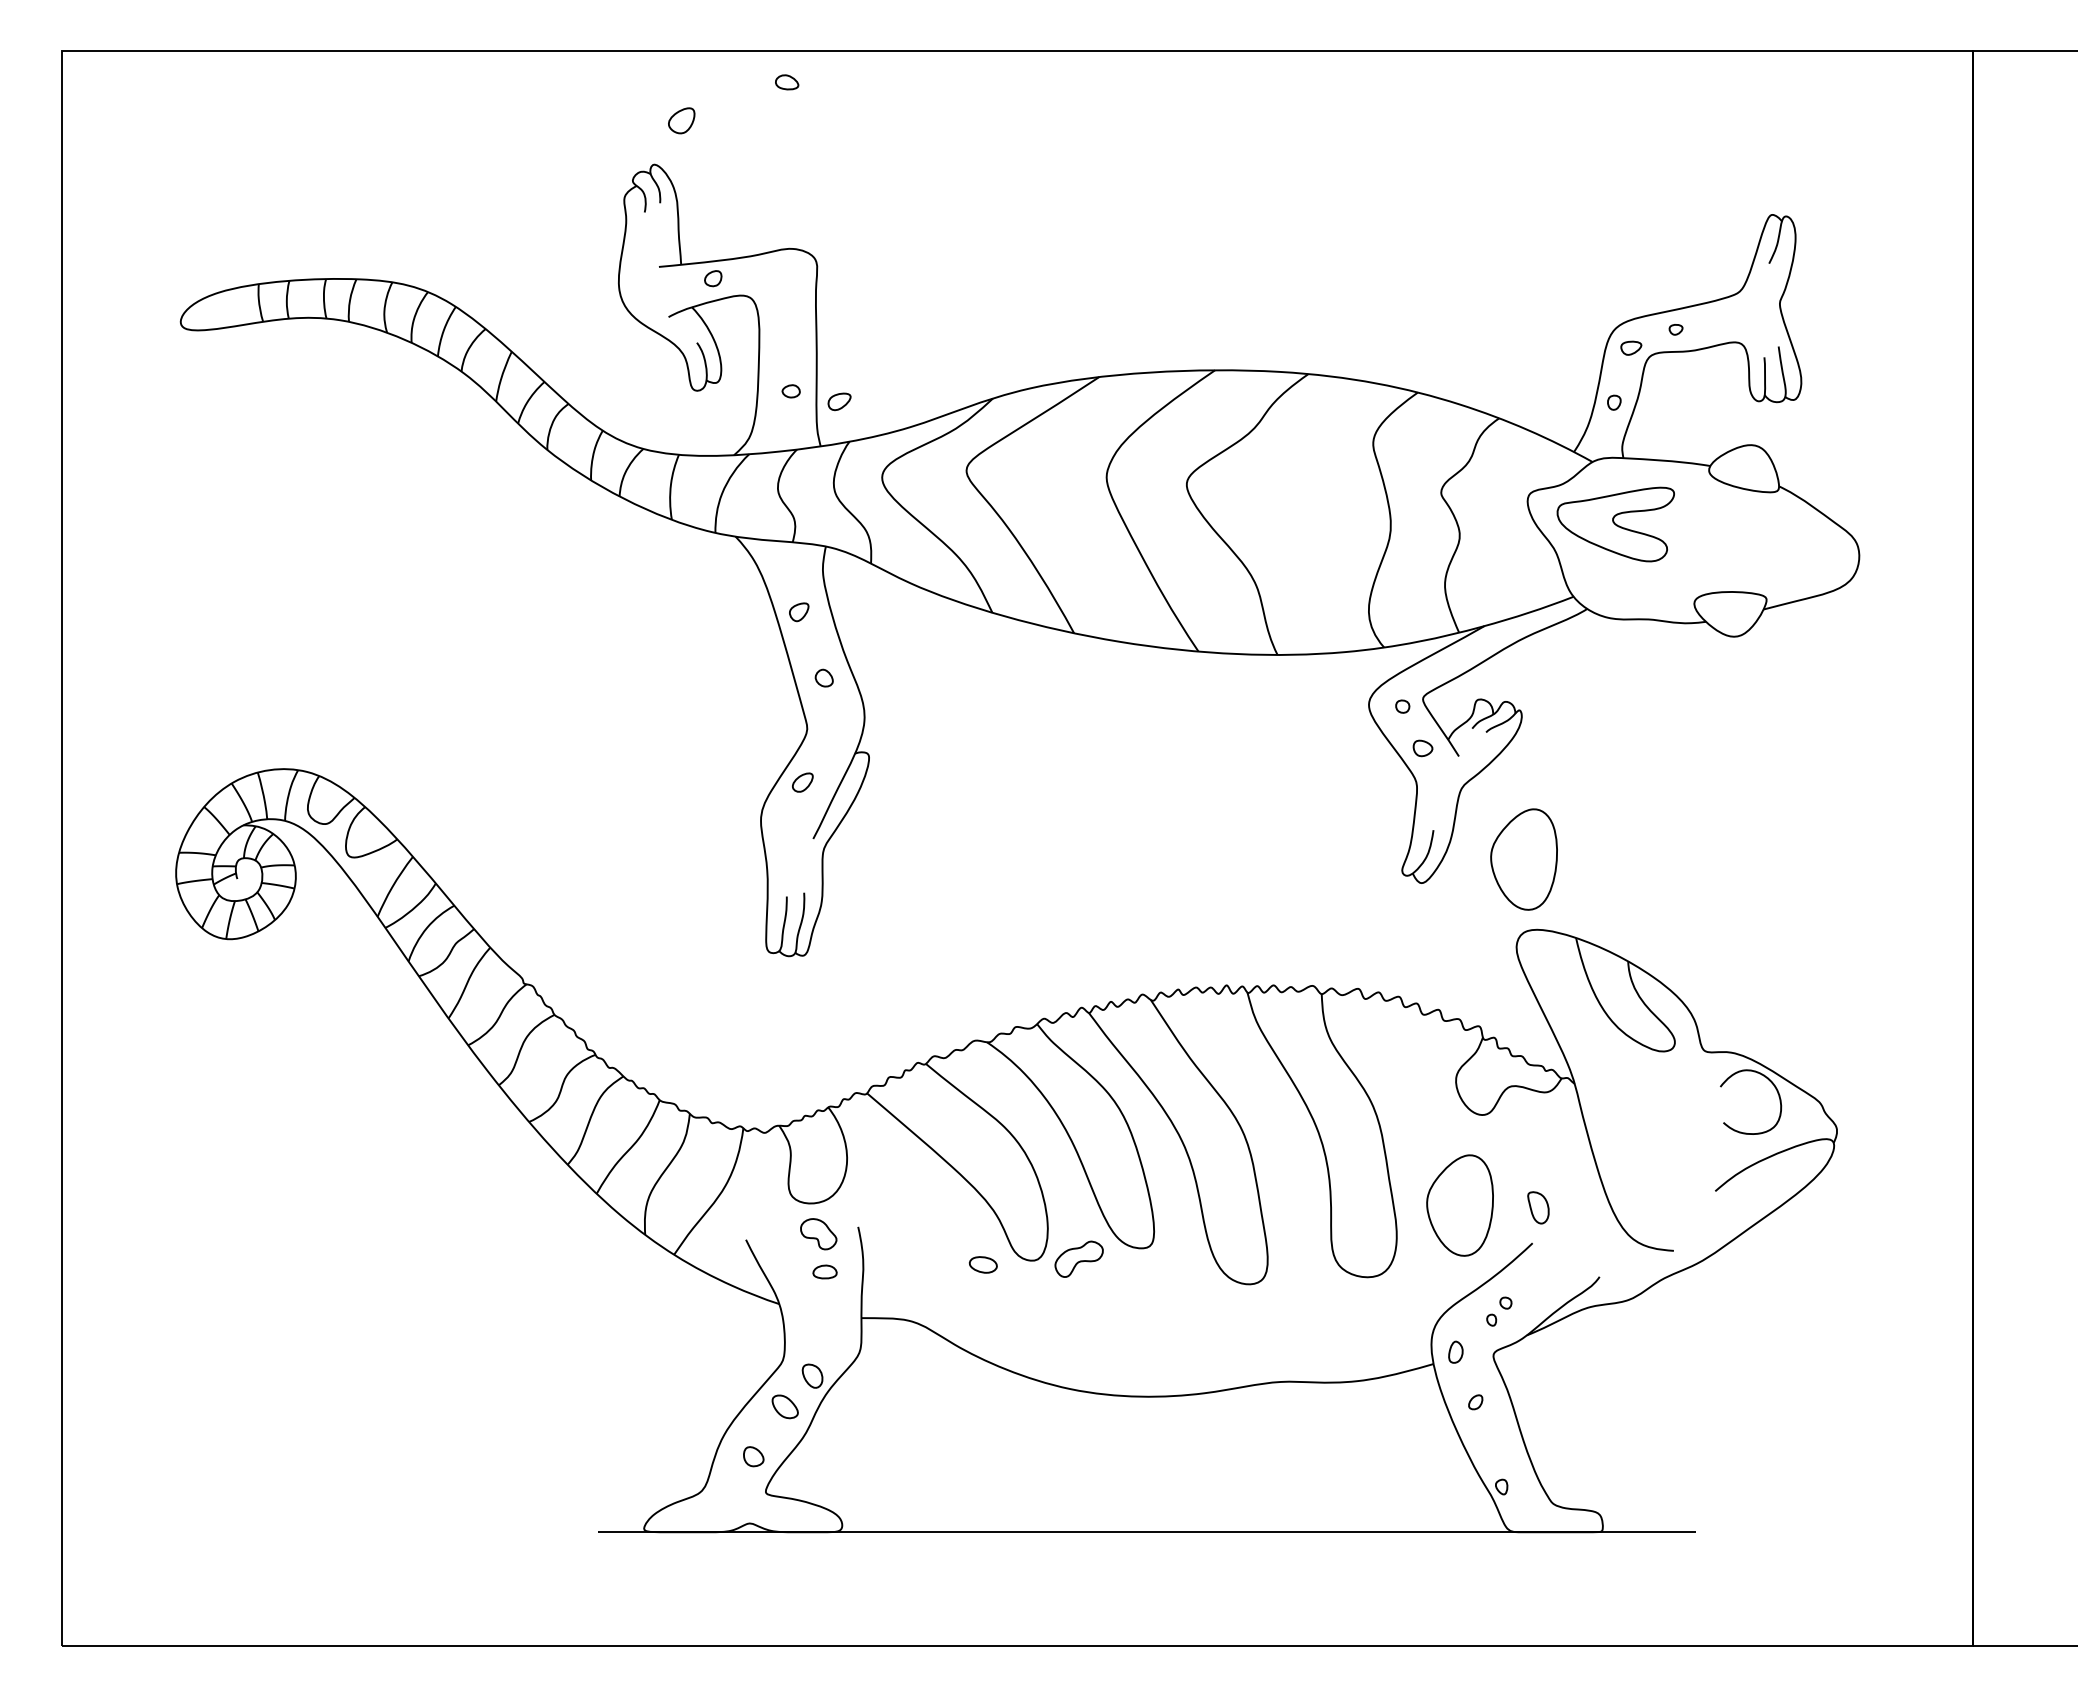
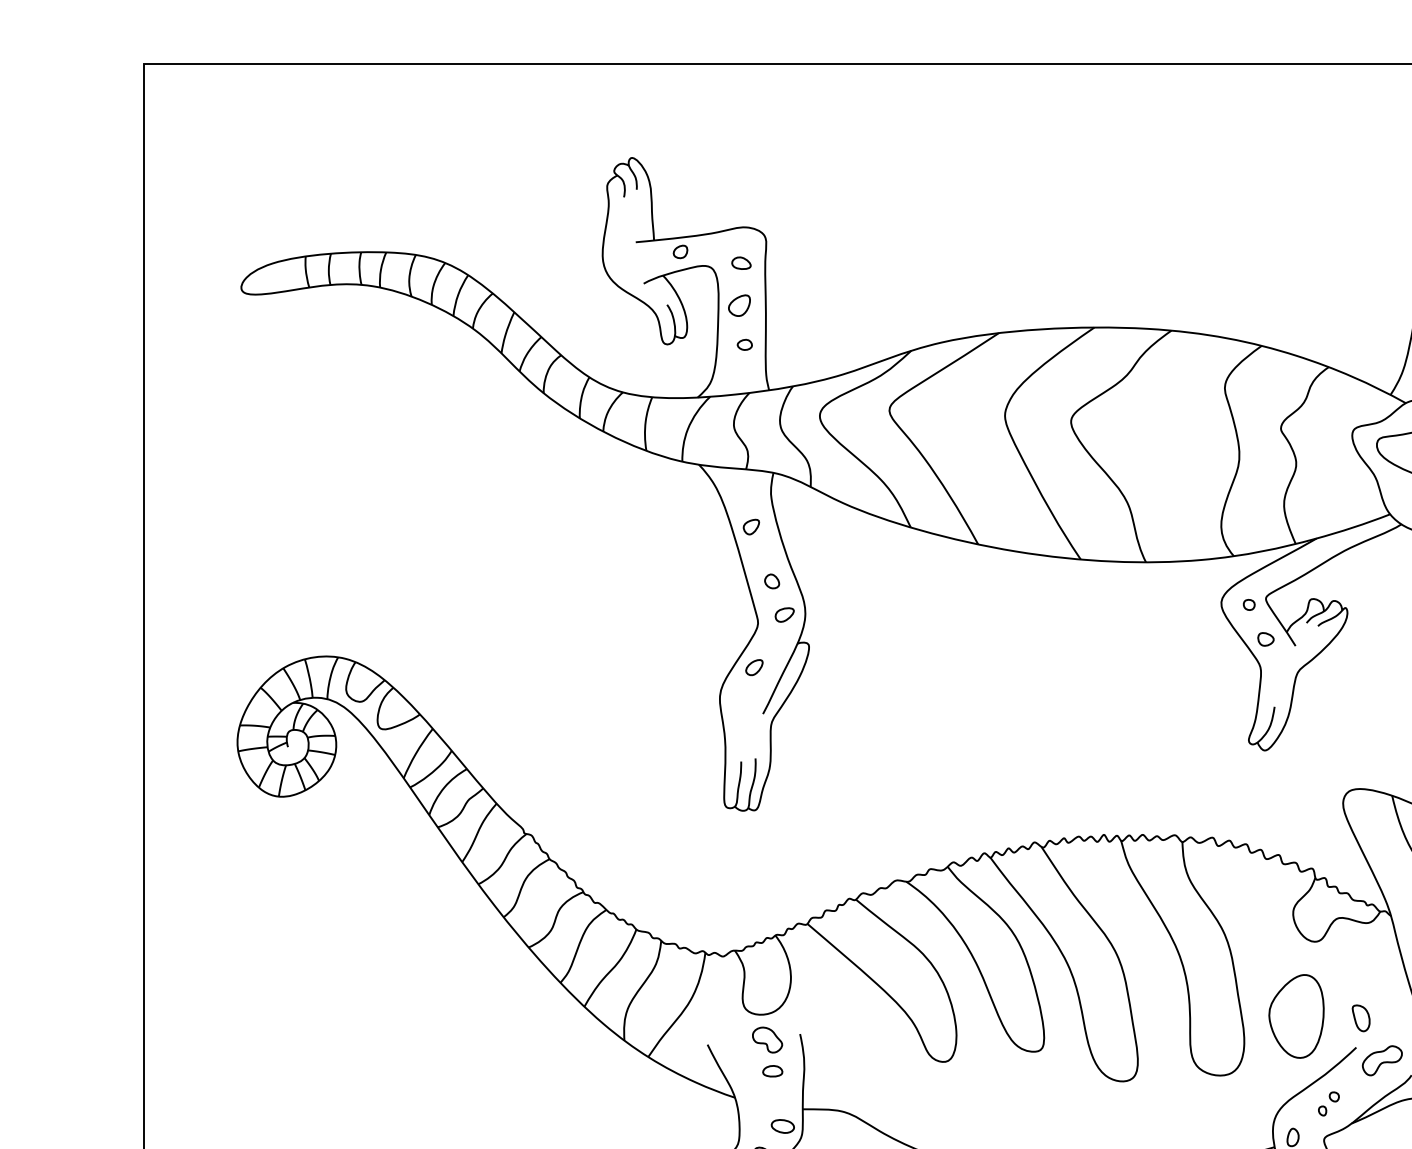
part: (787, 82) -> (741, 263), moved
part: (681, 120) -> (739, 305), moved
part: (839, 401) -> (784, 614), moved
part: (1523, 859) -> (1348, 731), removed
part: (1078, 1258) -> (1381, 1060), moved
part: (982, 1264) -> (782, 1126), moved

